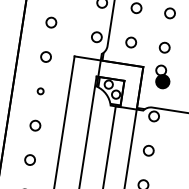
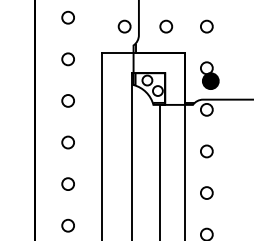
part: (162, 76) -> (209, 75), moved
circle: (40, 90) -> (67, 100), size x1.67

